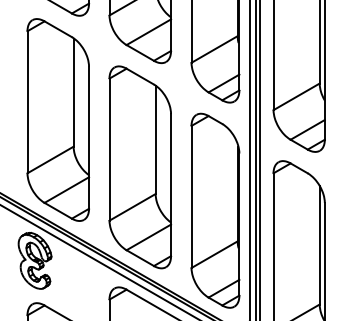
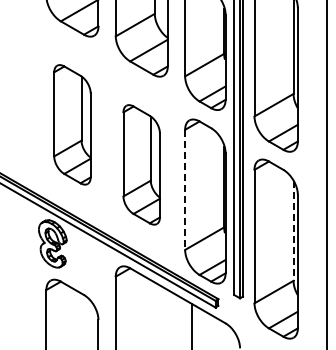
part: (58, 119) -> (72, 124), size x0.7
part: (139, 166) -> (141, 164), size x0.7
line: (191, 197) -> (185, 190), solid -> dashed
line: (319, 246) -> (293, 231), solid -> dashed

